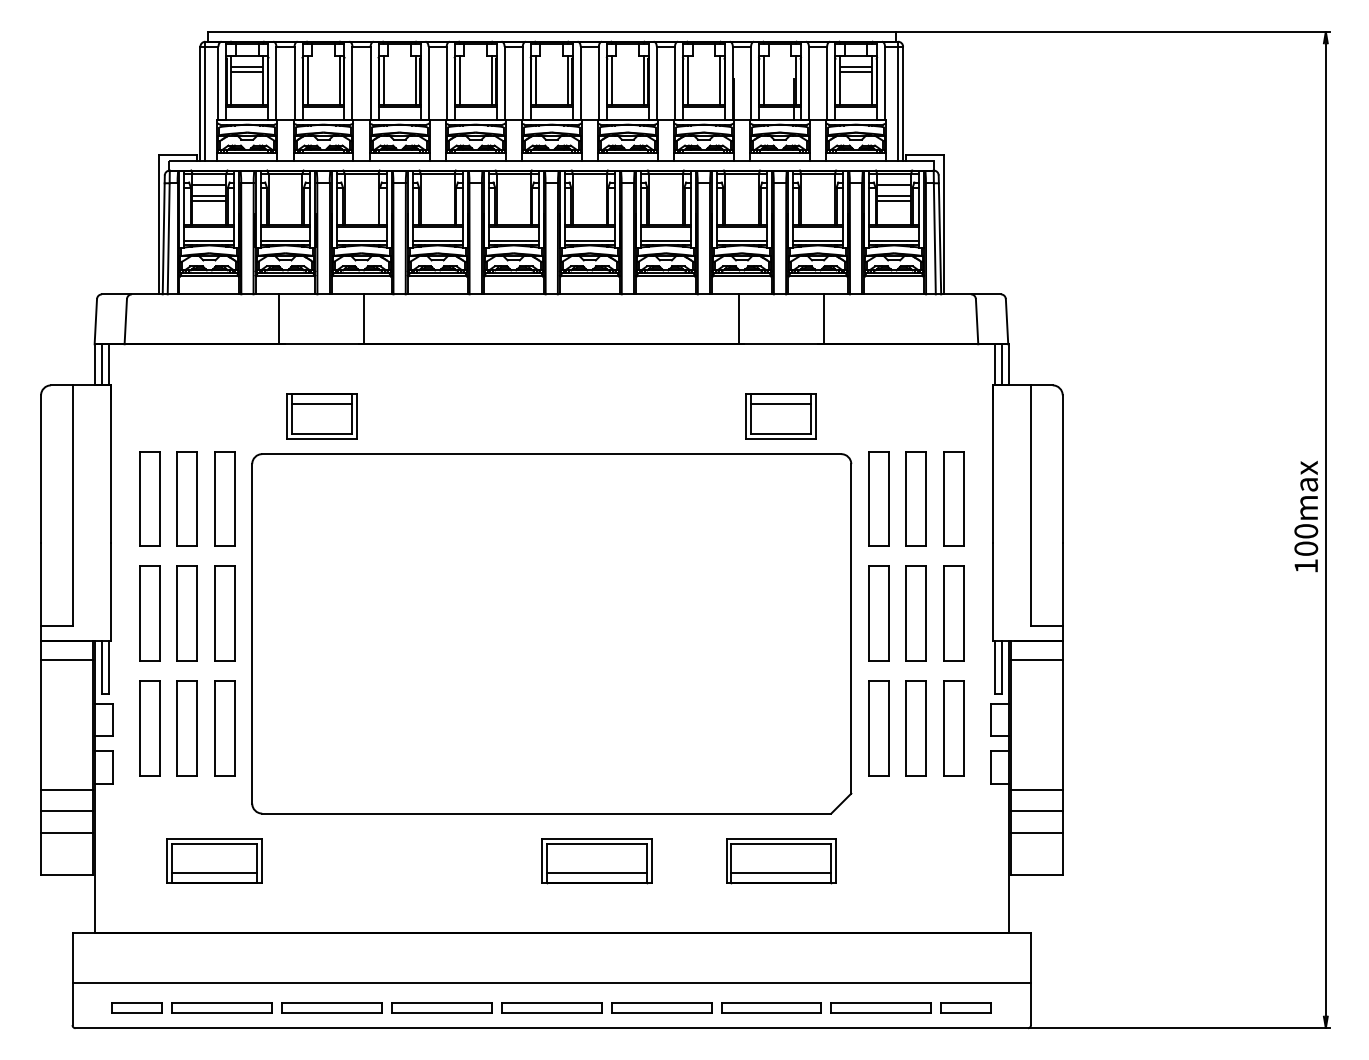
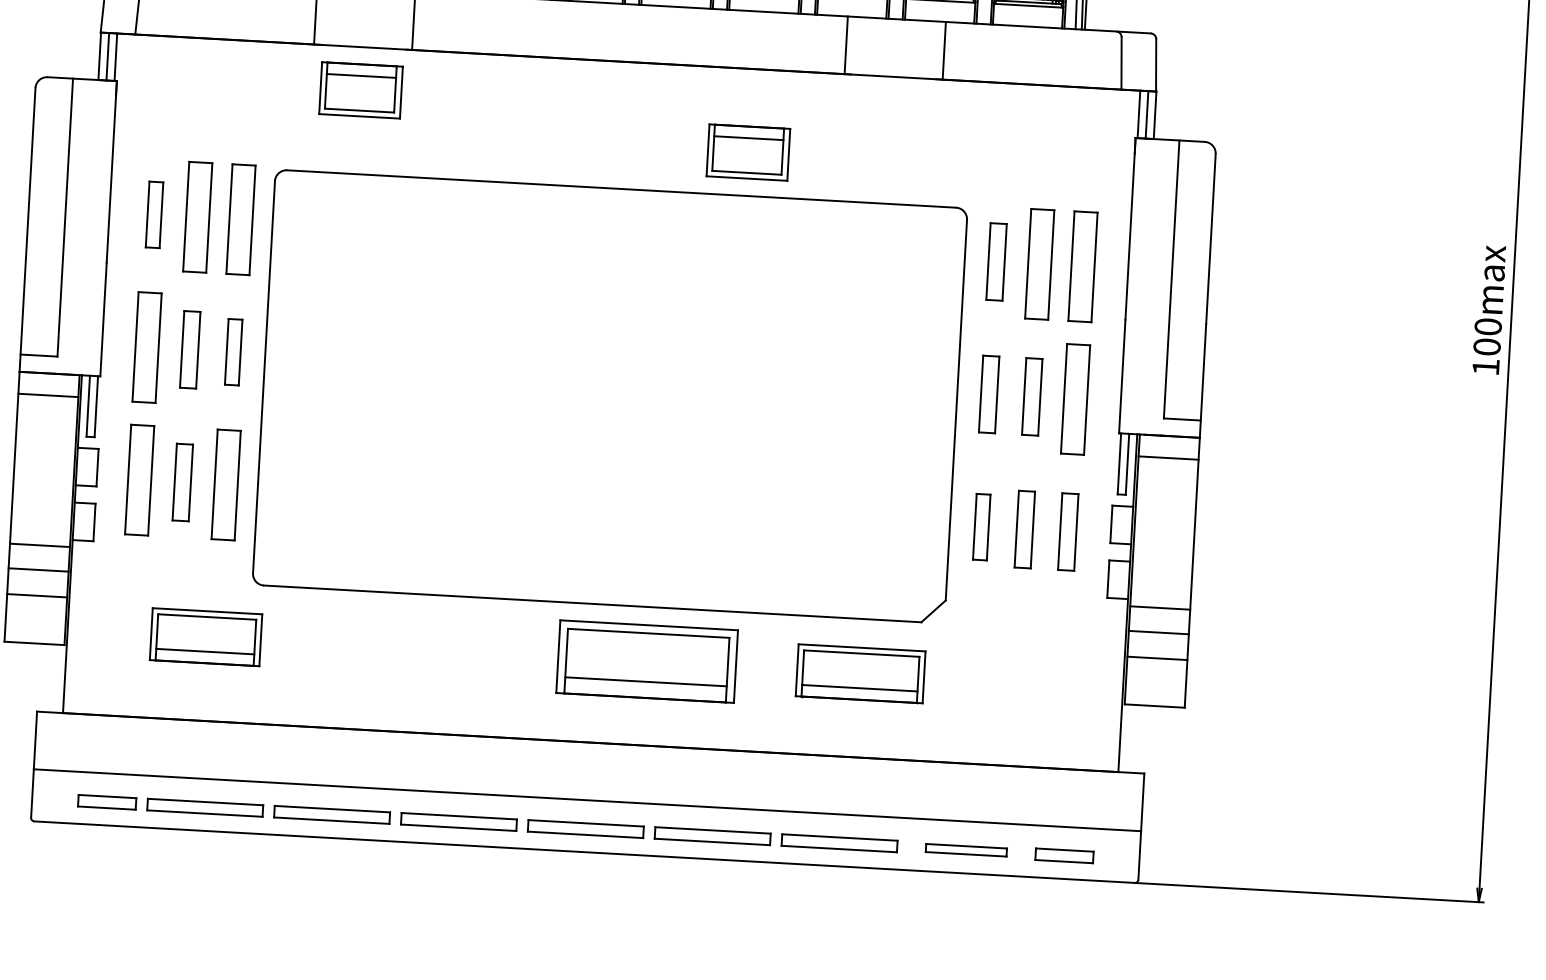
part: (321, 416) -> (360, 90), moved
part: (780, 416) -> (747, 152), moved
part: (149, 498) -> (154, 214), size x0.6
part: (878, 498) -> (996, 261), size x0.7
part: (186, 613) -> (189, 349), size x0.7
part: (224, 613) -> (233, 351), size x0.6
part: (878, 613) -> (988, 394), size x0.7
part: (915, 613) -> (1031, 396), size x0.7
part: (186, 728) -> (181, 482), size x0.7
part: (878, 728) -> (981, 527), size x0.6
part: (915, 728) -> (1024, 529), size x0.7
part: (953, 728) -> (1068, 531), size x0.7
part: (596, 861) -> (647, 662), size x1.4
part: (880, 1007) -> (965, 849), size x0.7

